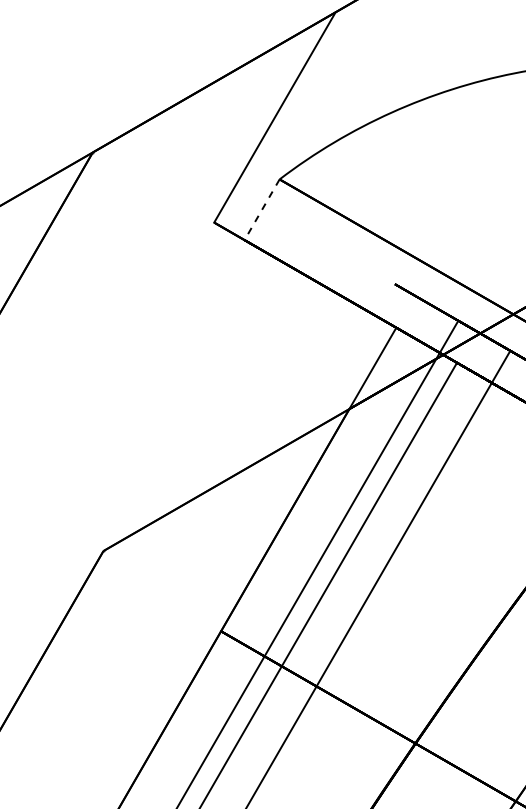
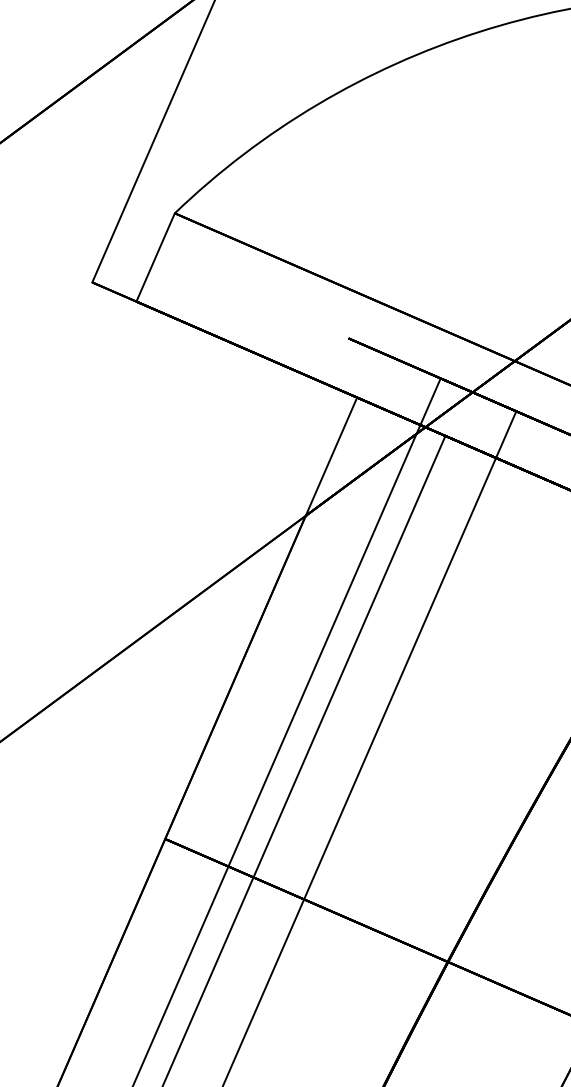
line: (261, 210) -> (154, 258), dashed -> solid

